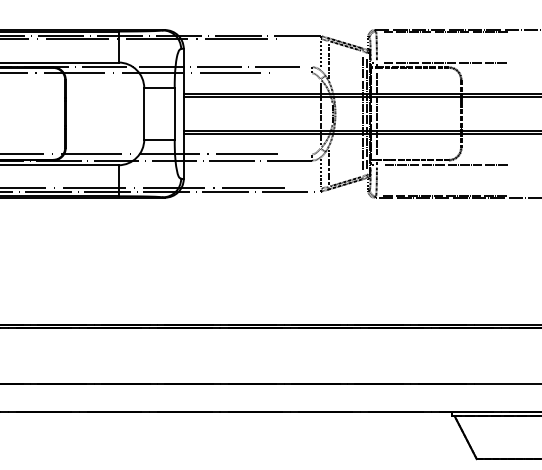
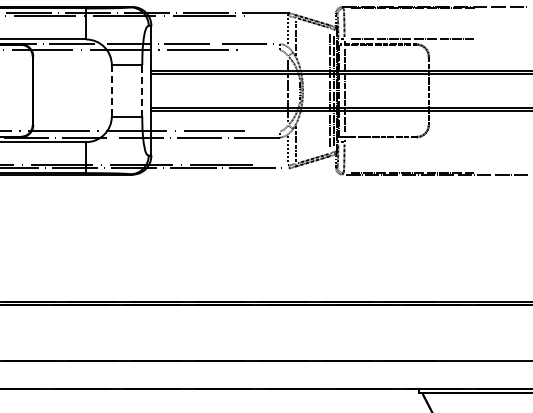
line: (144, 113) -> (112, 90), solid -> dashed
line: (174, 113) -> (142, 90), solid -> dashed
line: (445, 165) -> (413, 142), removed

